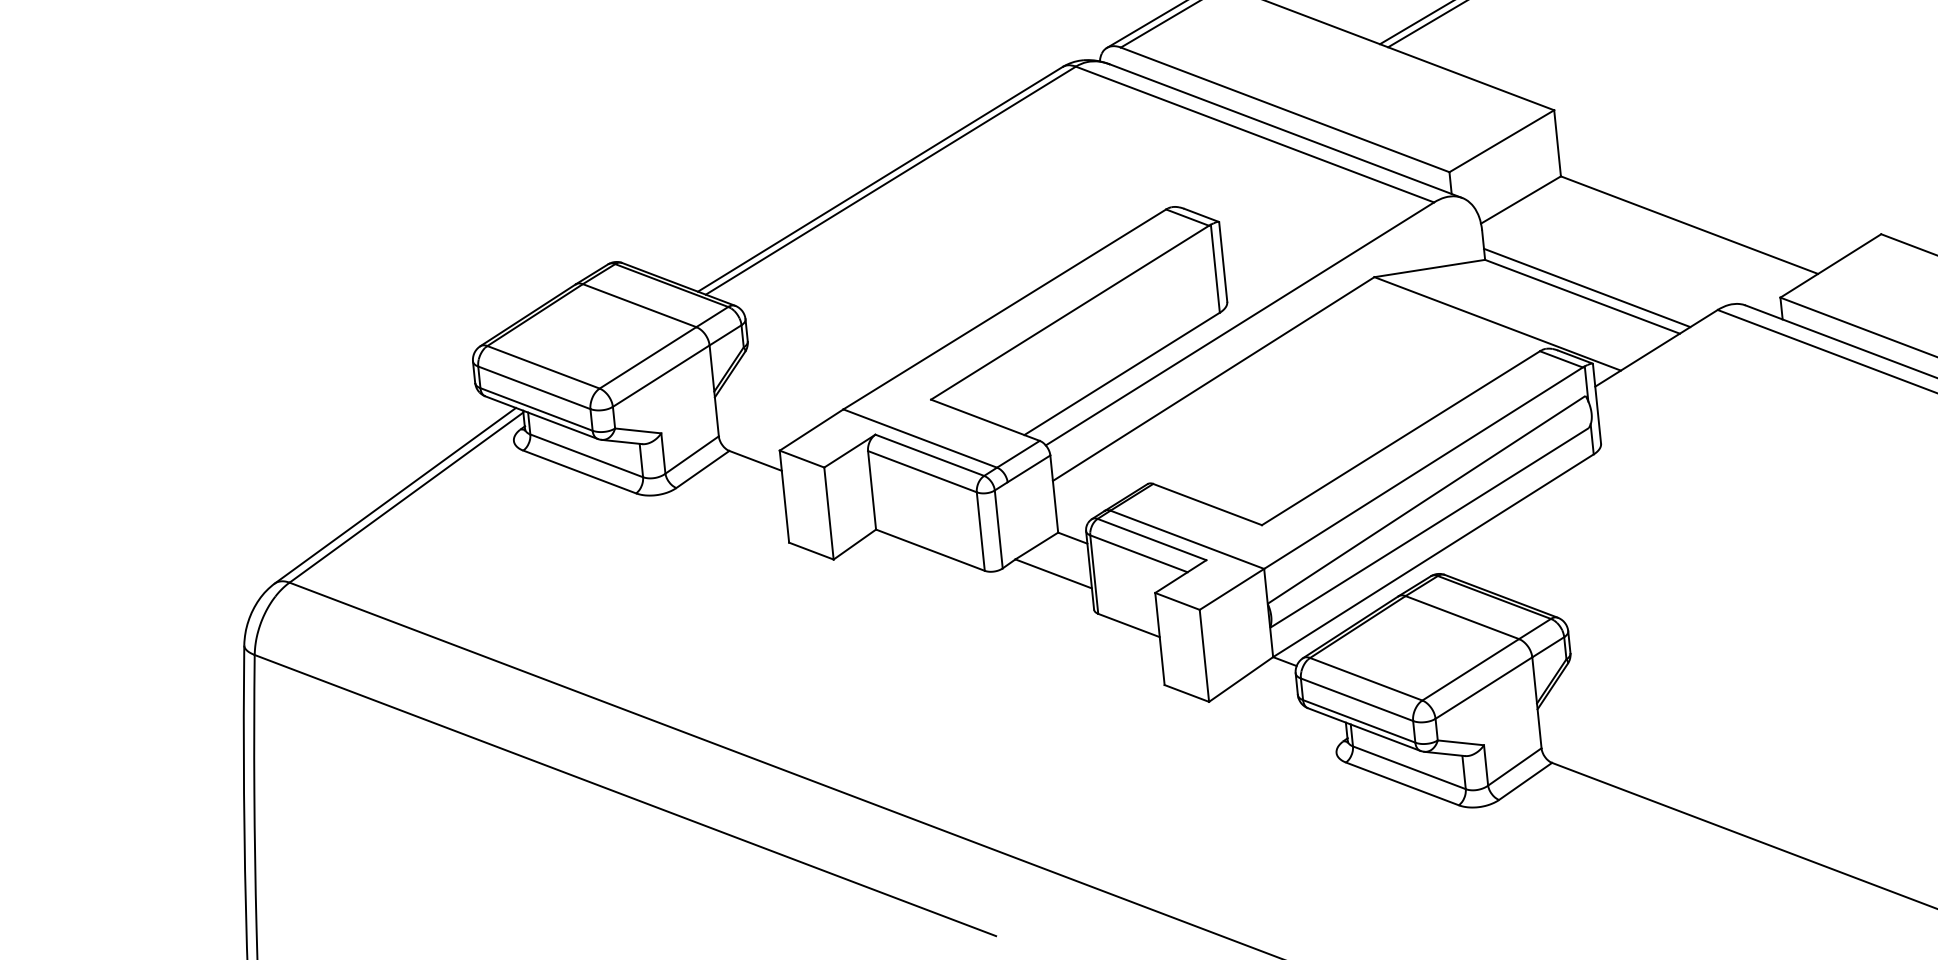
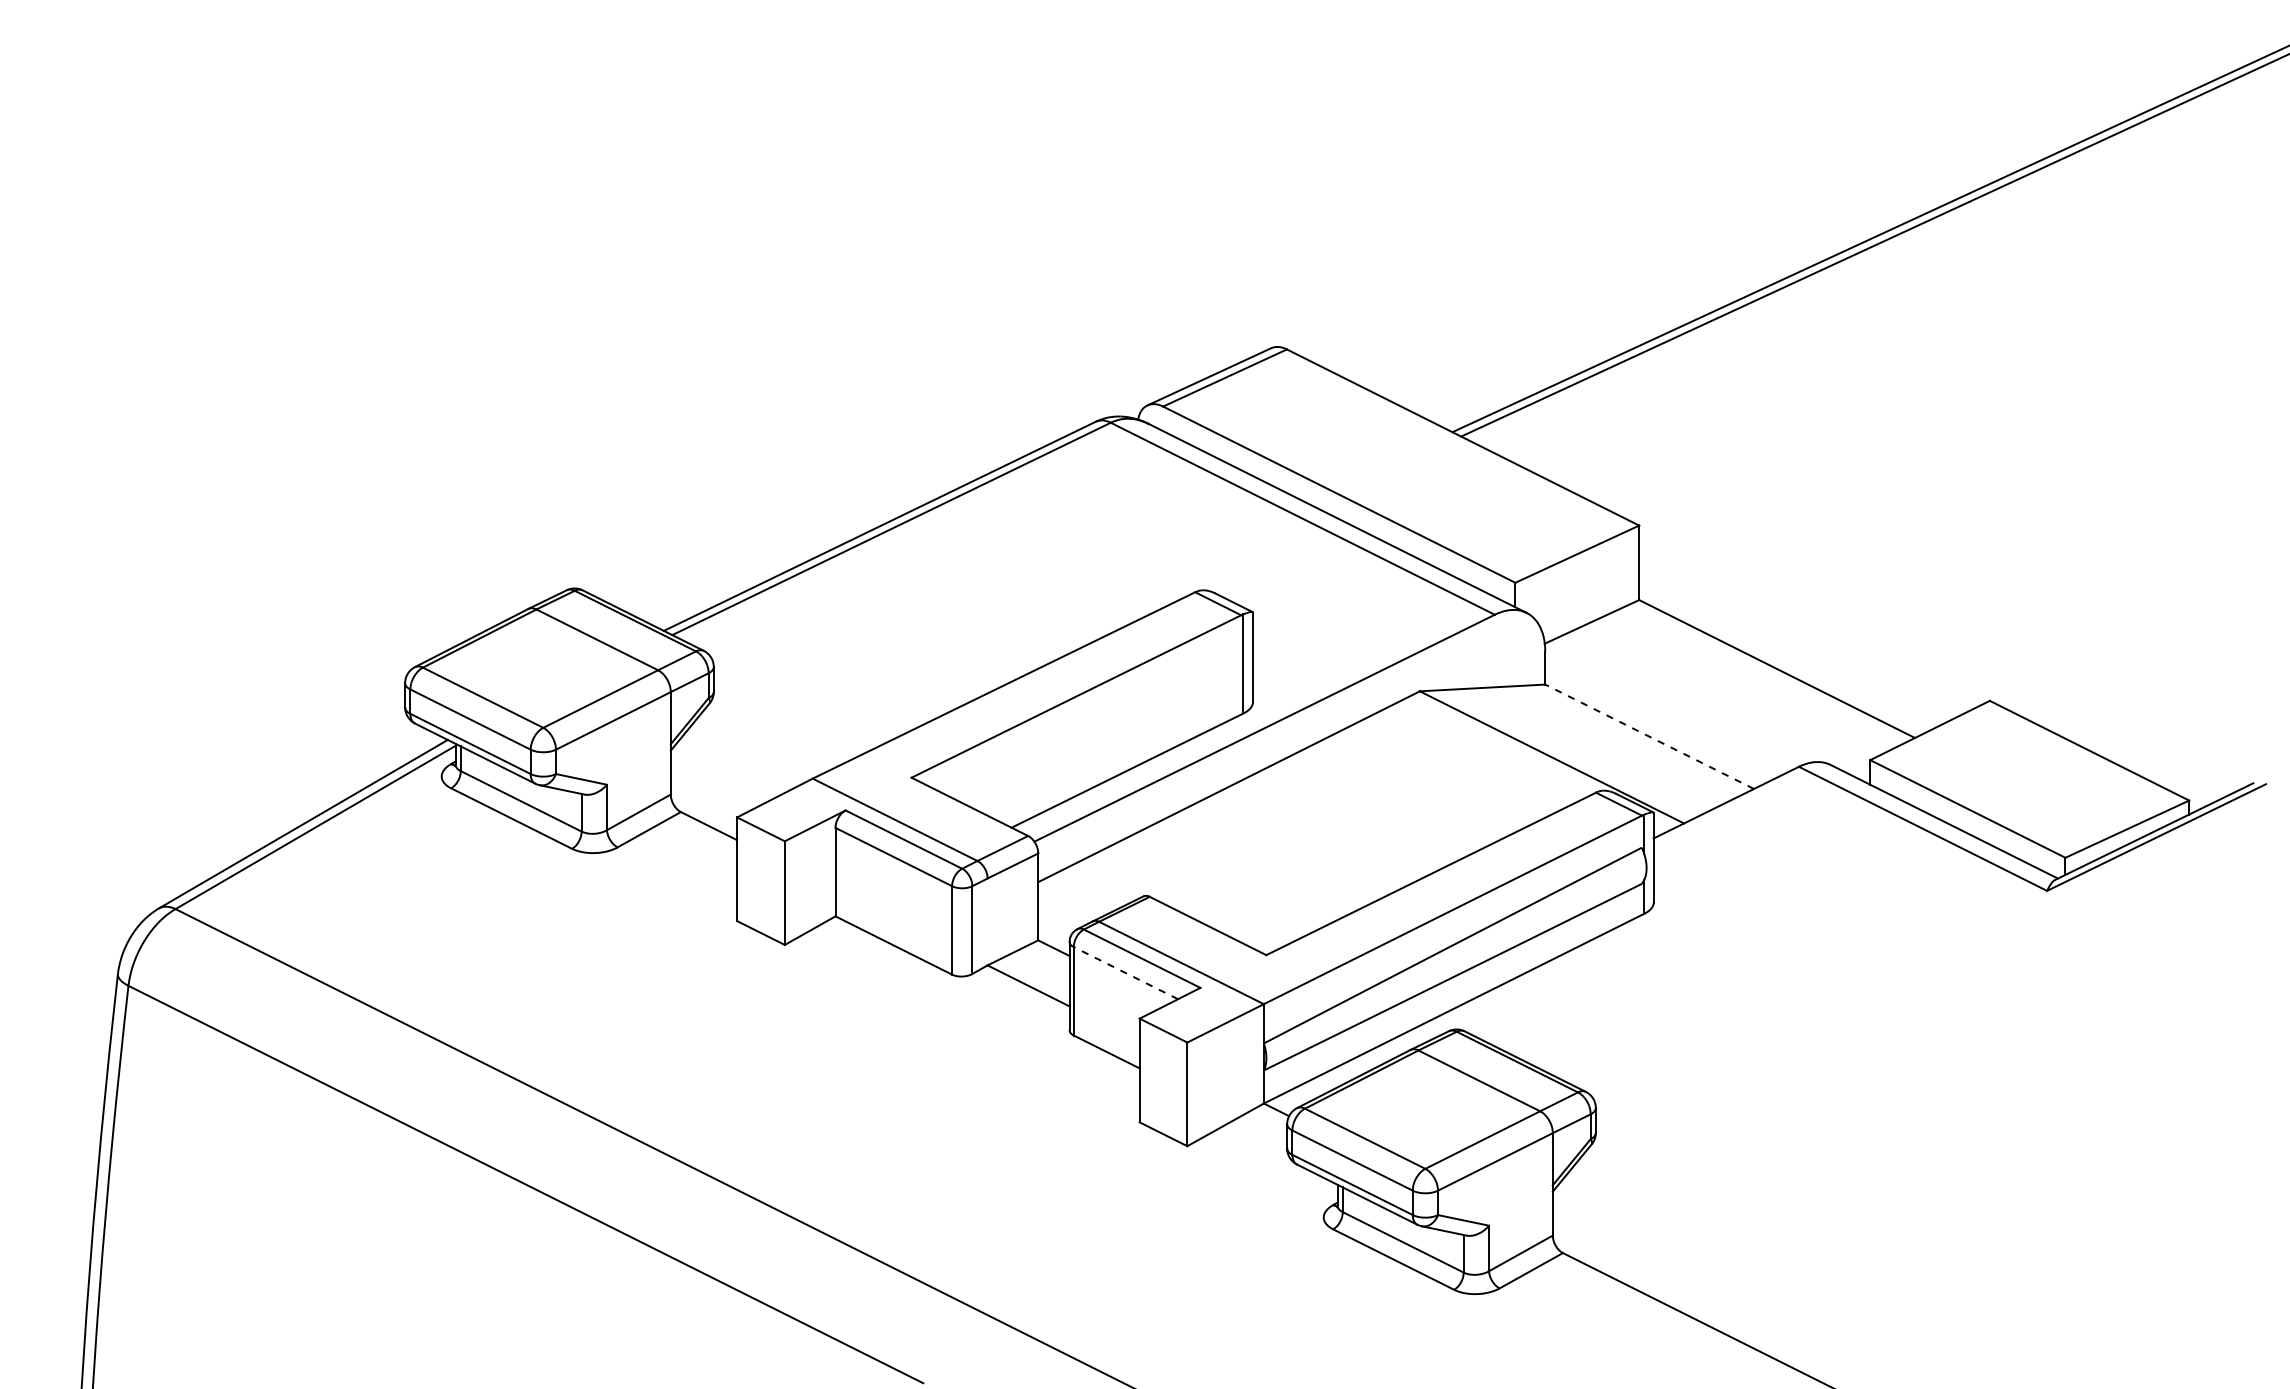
line: (1586, 288) -> (1655, 727), removed
line: (1582, 296) -> (1649, 736), solid -> dashed
line: (1138, 553) -> (1125, 972), solid -> dashed

